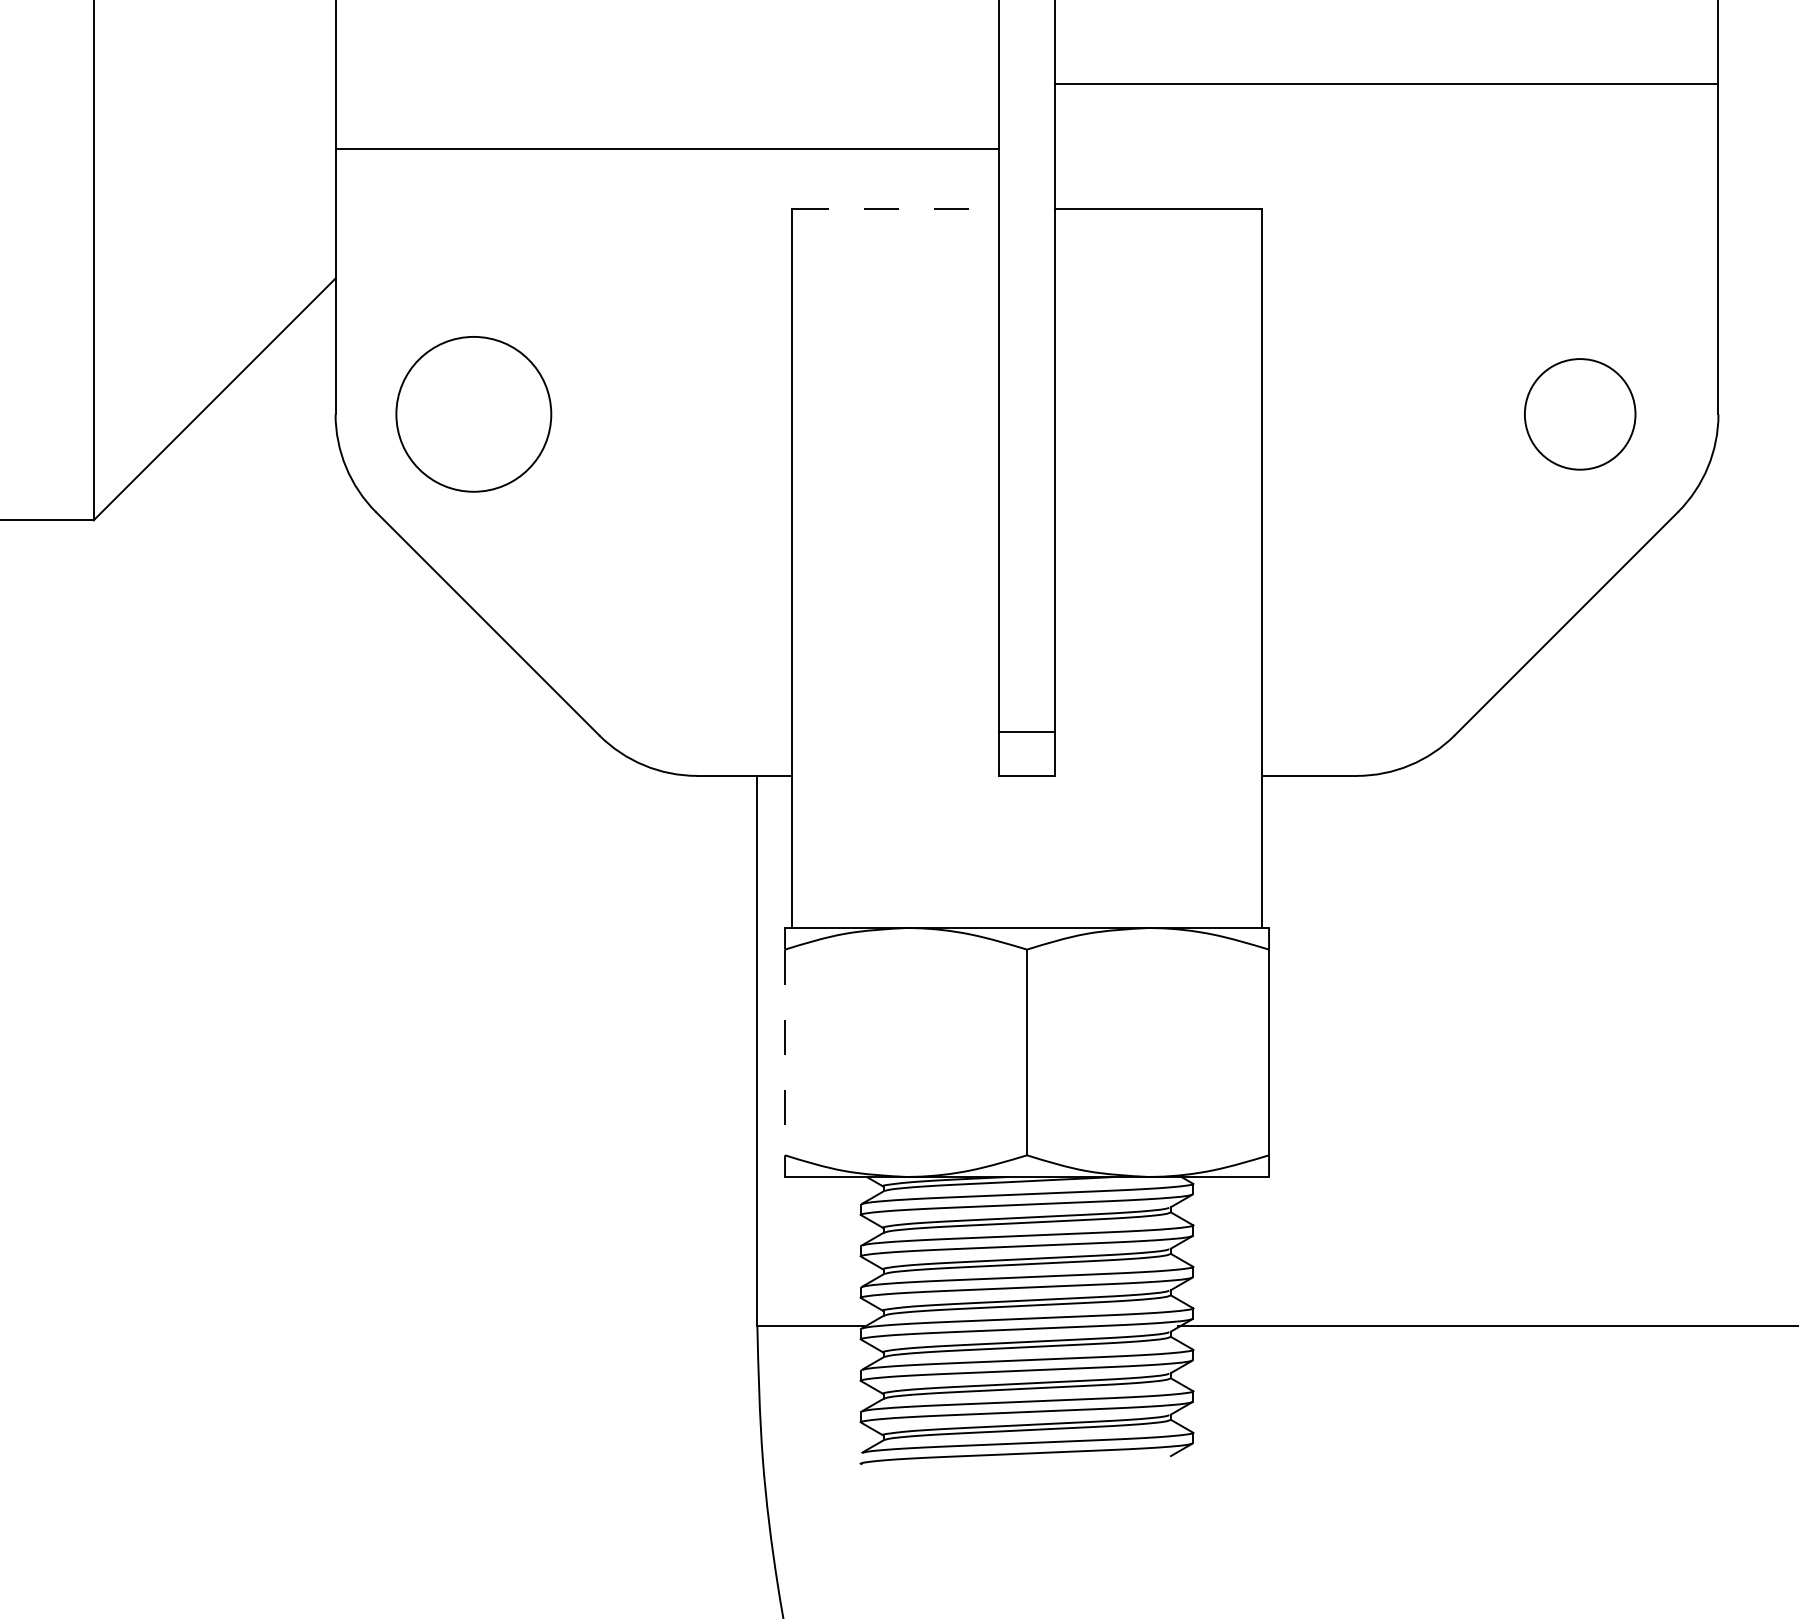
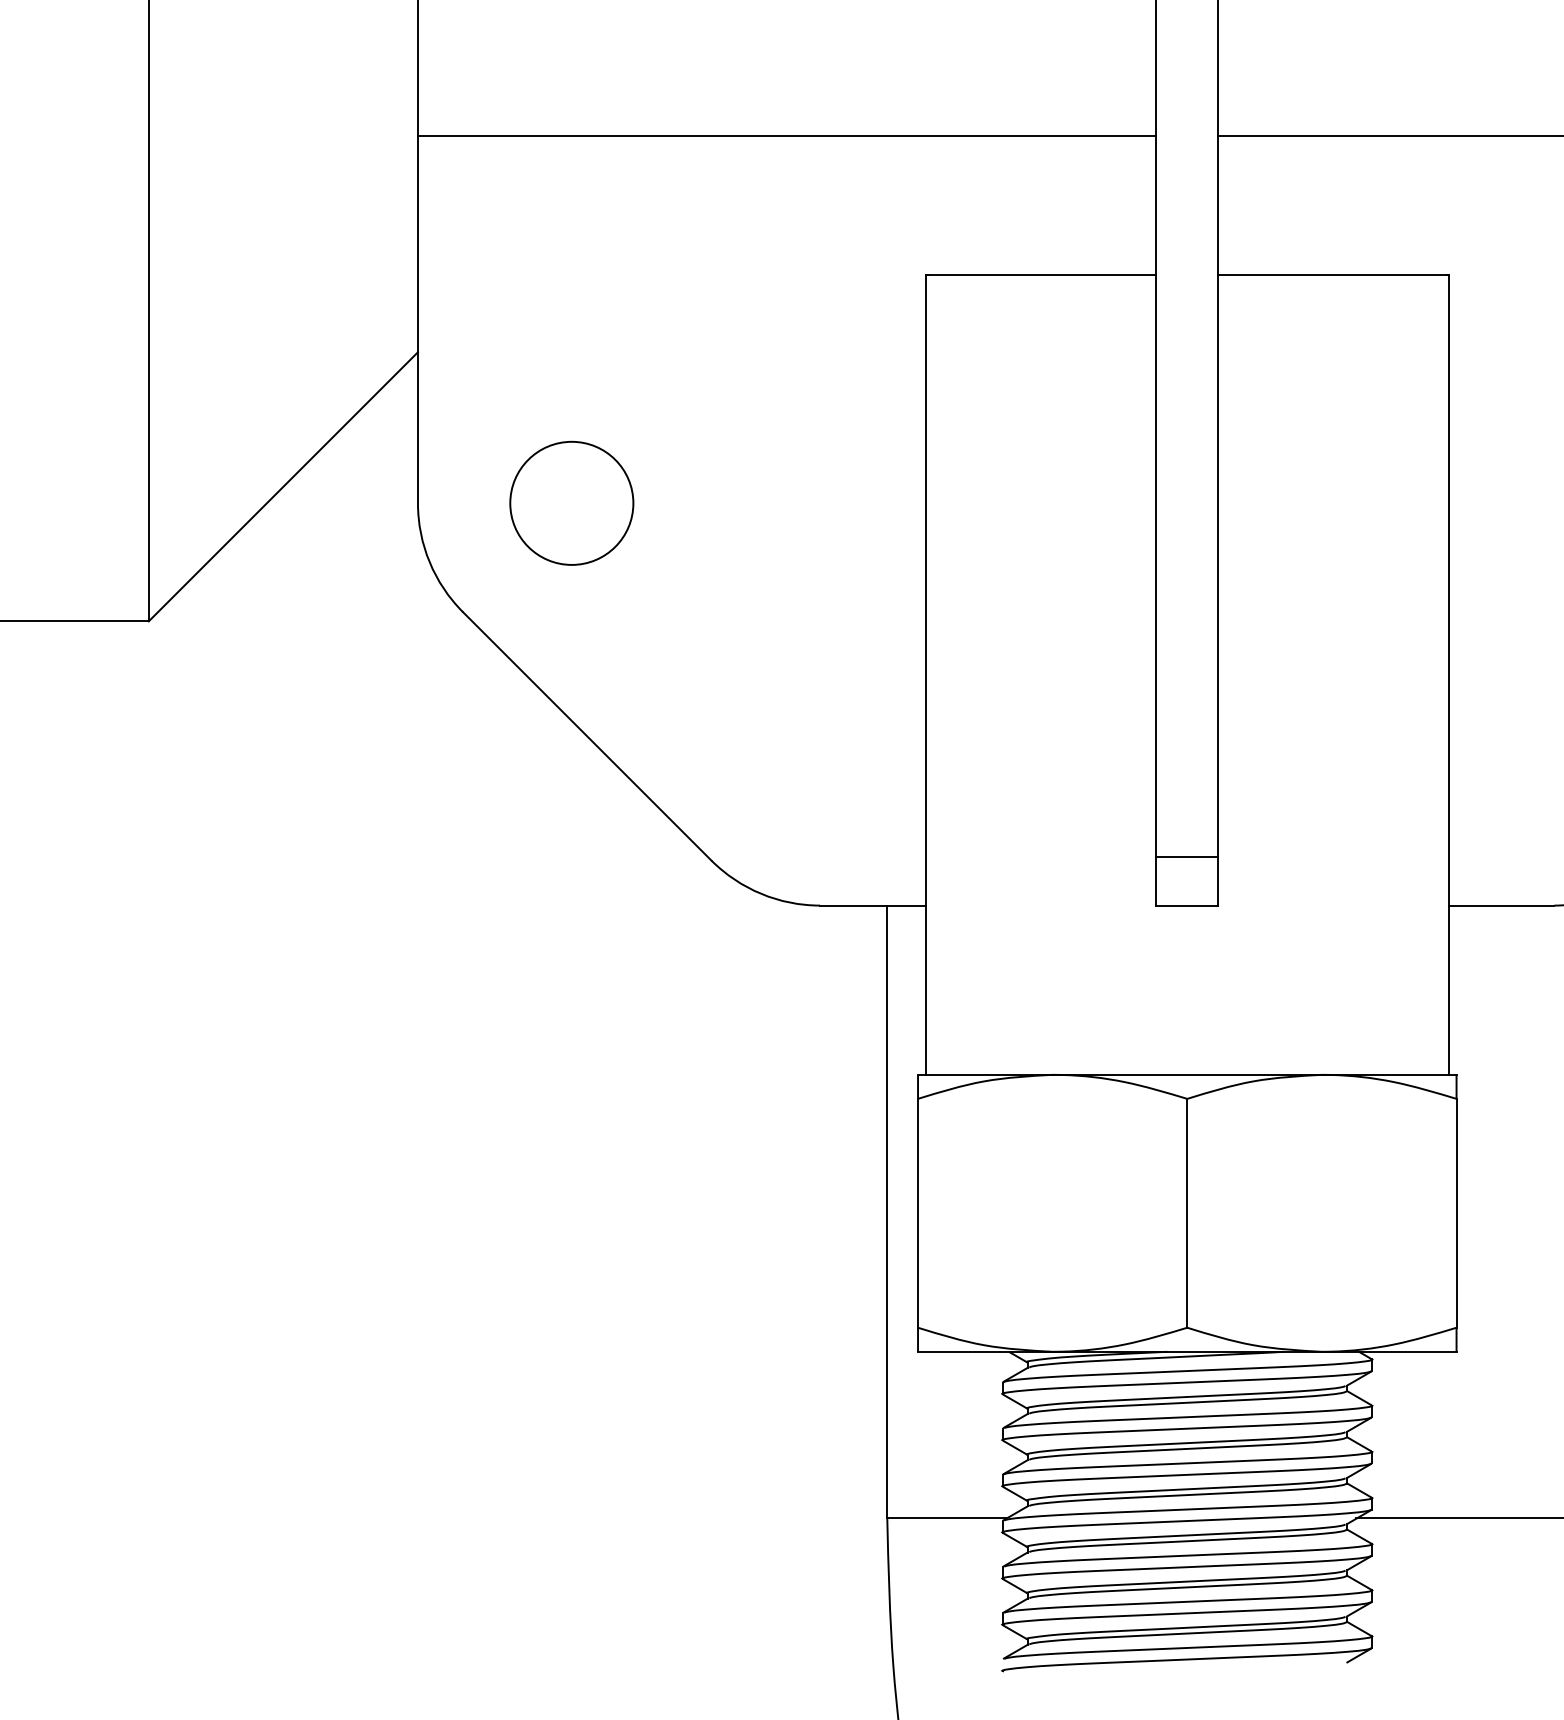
line: (667, 149) -> (787, 136), moved
line: (896, 208) -> (1042, 274), dashed -> solid
circle: (473, 414) -> (571, 503), size x0.71
line: (785, 1052) -> (918, 1213), dashed -> solid

